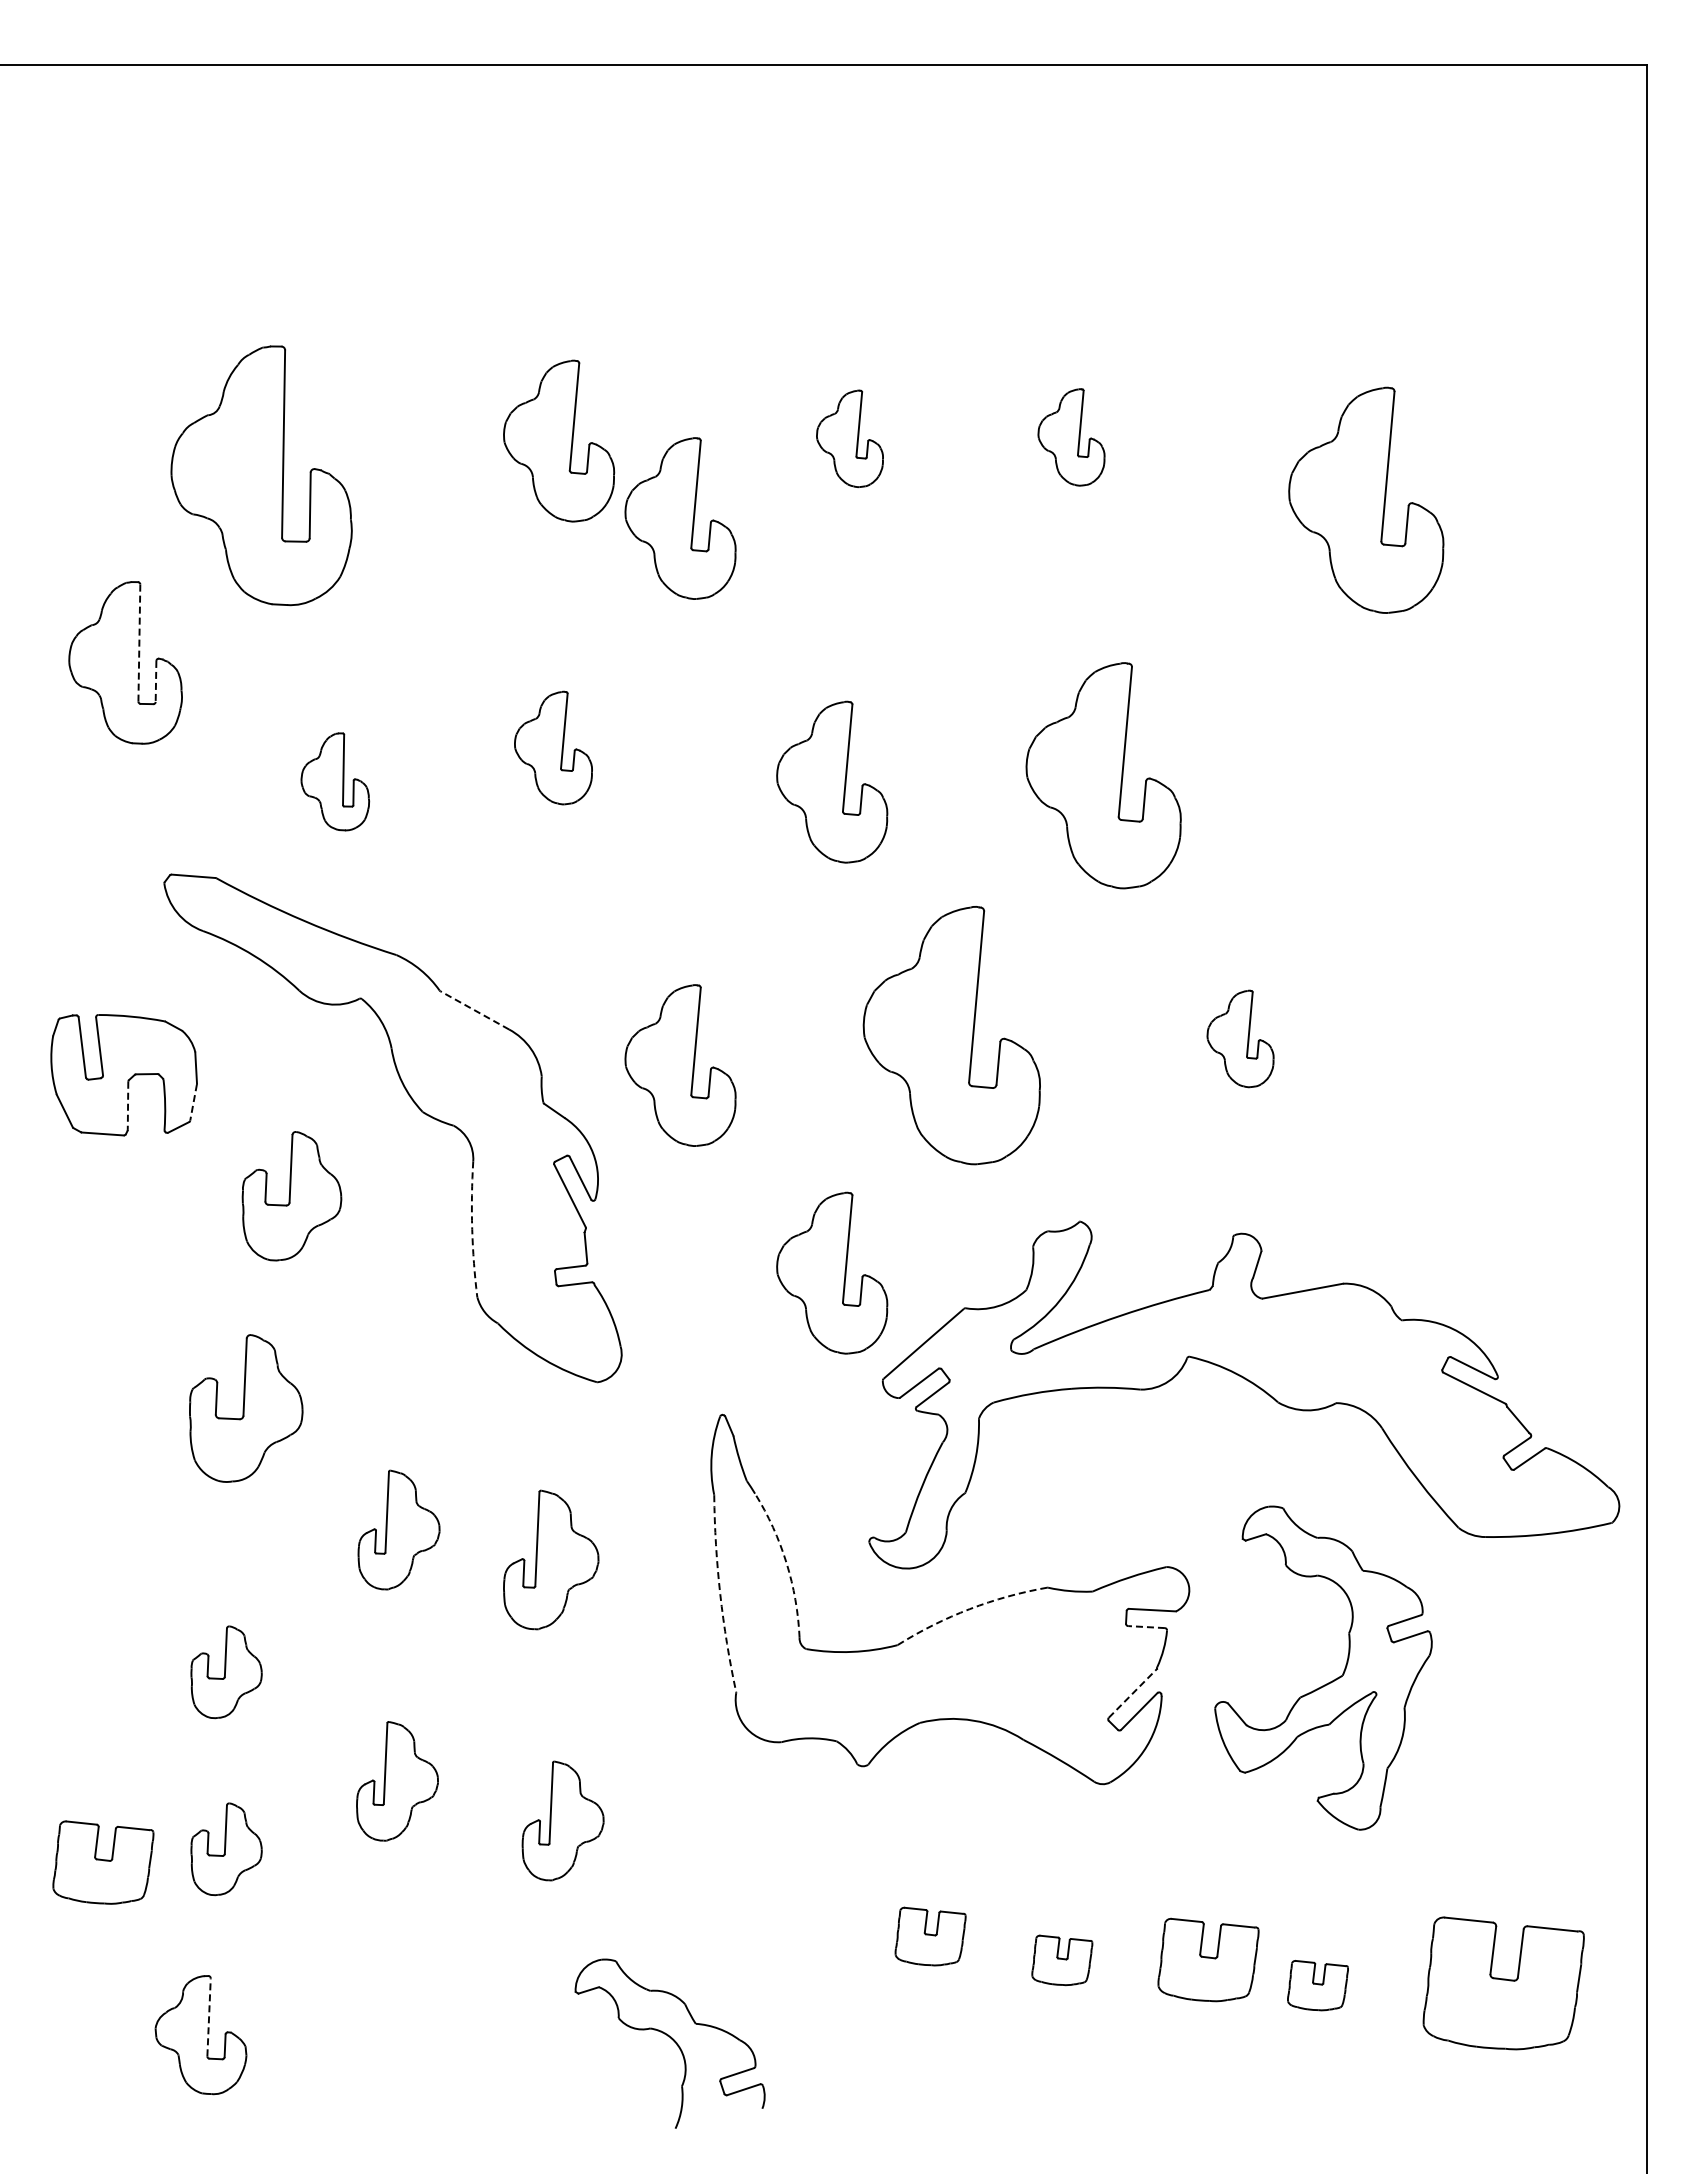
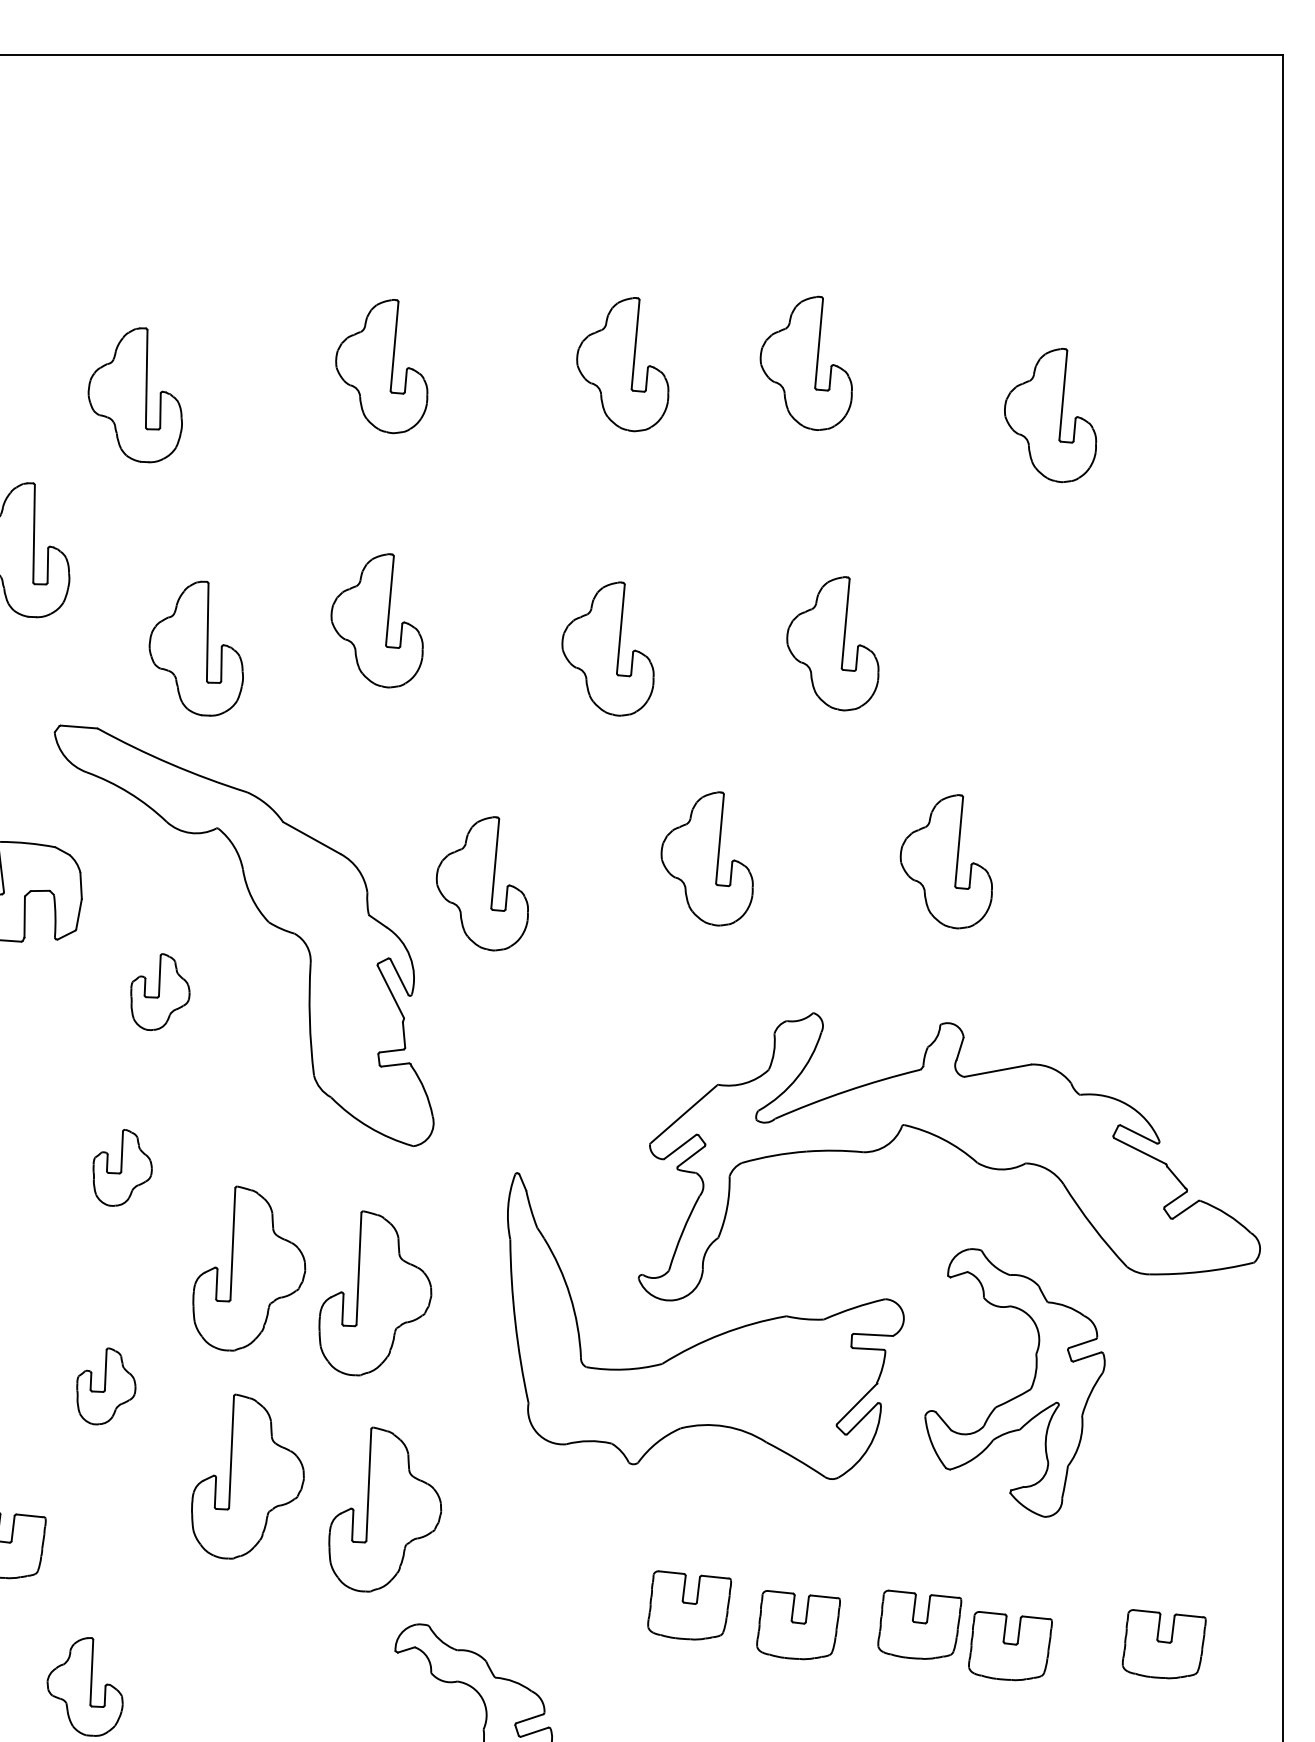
part: (1071, 437) -> (806, 363), size x1.67
part: (849, 438) -> (622, 364), size x1.67
part: (261, 475) -> (135, 395), size x0.62
part: (1366, 499) -> (1050, 414), size x0.71
part: (680, 518) -> (482, 430), removed
line: (139, 643) -> (34, 534), dashed -> solid
line: (156, 681) -> (48, 565), dashed -> solid
part: (553, 747) -> (377, 620), size x1.43
part: (1103, 775) -> (832, 643), size x0.71
part: (335, 781) -> (196, 648), size x1.67
line: (474, 1010) -> (311, 838), dashed -> solid
part: (951, 1035) -> (706, 858), size x0.62
part: (1240, 1038) -> (946, 861), size x1.67
line: (193, 1102) -> (78, 914), dashed -> solid
line: (128, 1106) -> (25, 917), dashed -> solid
part: (291, 1196) -> (160, 992), size x0.71
arc: (472, 1229) -> (310, 1019), dashed -> solid
part: (832, 1272) -> (608, 1055), removed
part: (246, 1408) -> (122, 1167), size x0.62
part: (398, 1529) -> (248, 1268), size x1.67
part: (550, 1559) -> (374, 1292), size x1.43
arc: (786, 1562) -> (570, 1295), dashed -> solid
arc: (720, 1594) -> (515, 1321), dashed -> solid
arc: (969, 1609) -> (721, 1334), dashed -> solid
line: (1146, 1627) -> (868, 1349), dashed -> solid
line: (1133, 1692) -> (857, 1403), dashed -> solid
part: (397, 1781) -> (247, 1476), size x1.67
part: (562, 1820) -> (384, 1509), size x1.67
part: (226, 1849) -> (106, 1533), removed
part: (930, 1936) -> (689, 1605), size x1.43
part: (1062, 1960) -> (798, 1625), size x1.67
part: (1503, 1983) -> (1164, 1644), size x0.62
part: (1317, 1985) -> (1010, 1645), size x1.67
line: (209, 2017) -> (92, 1672), dashed -> solid

